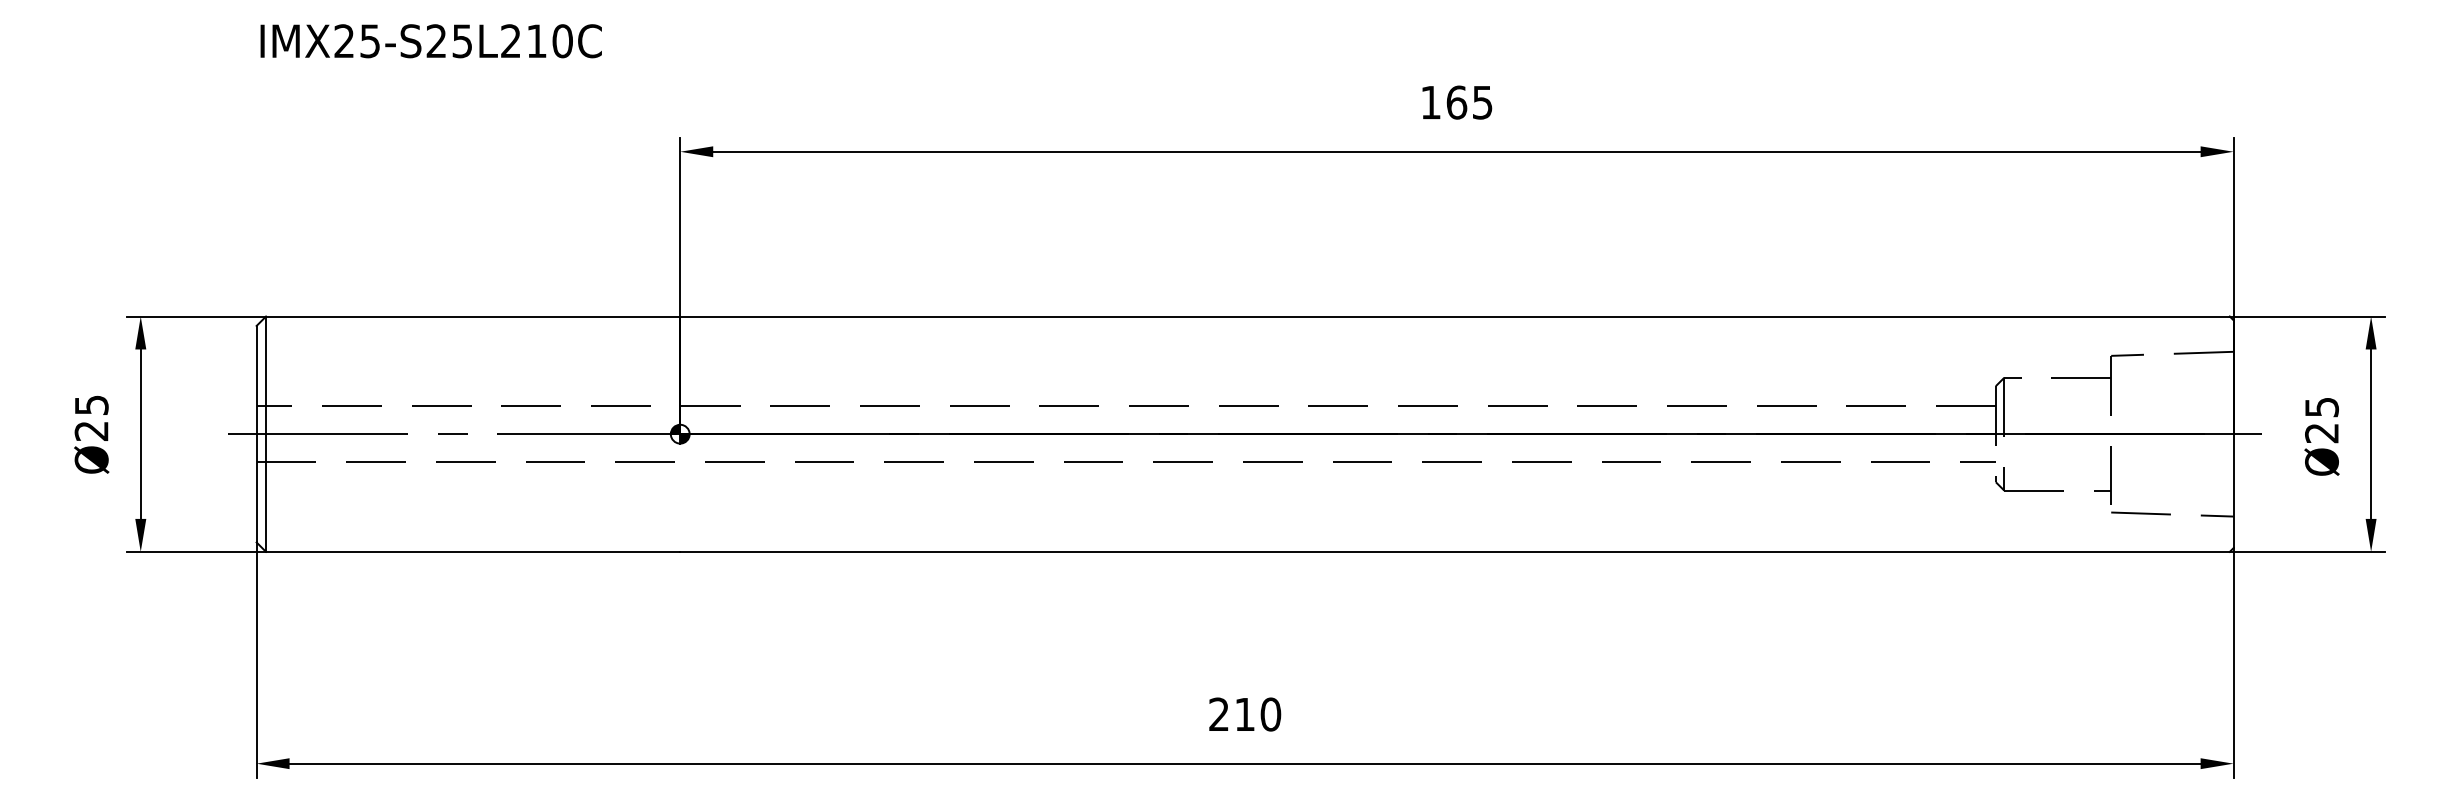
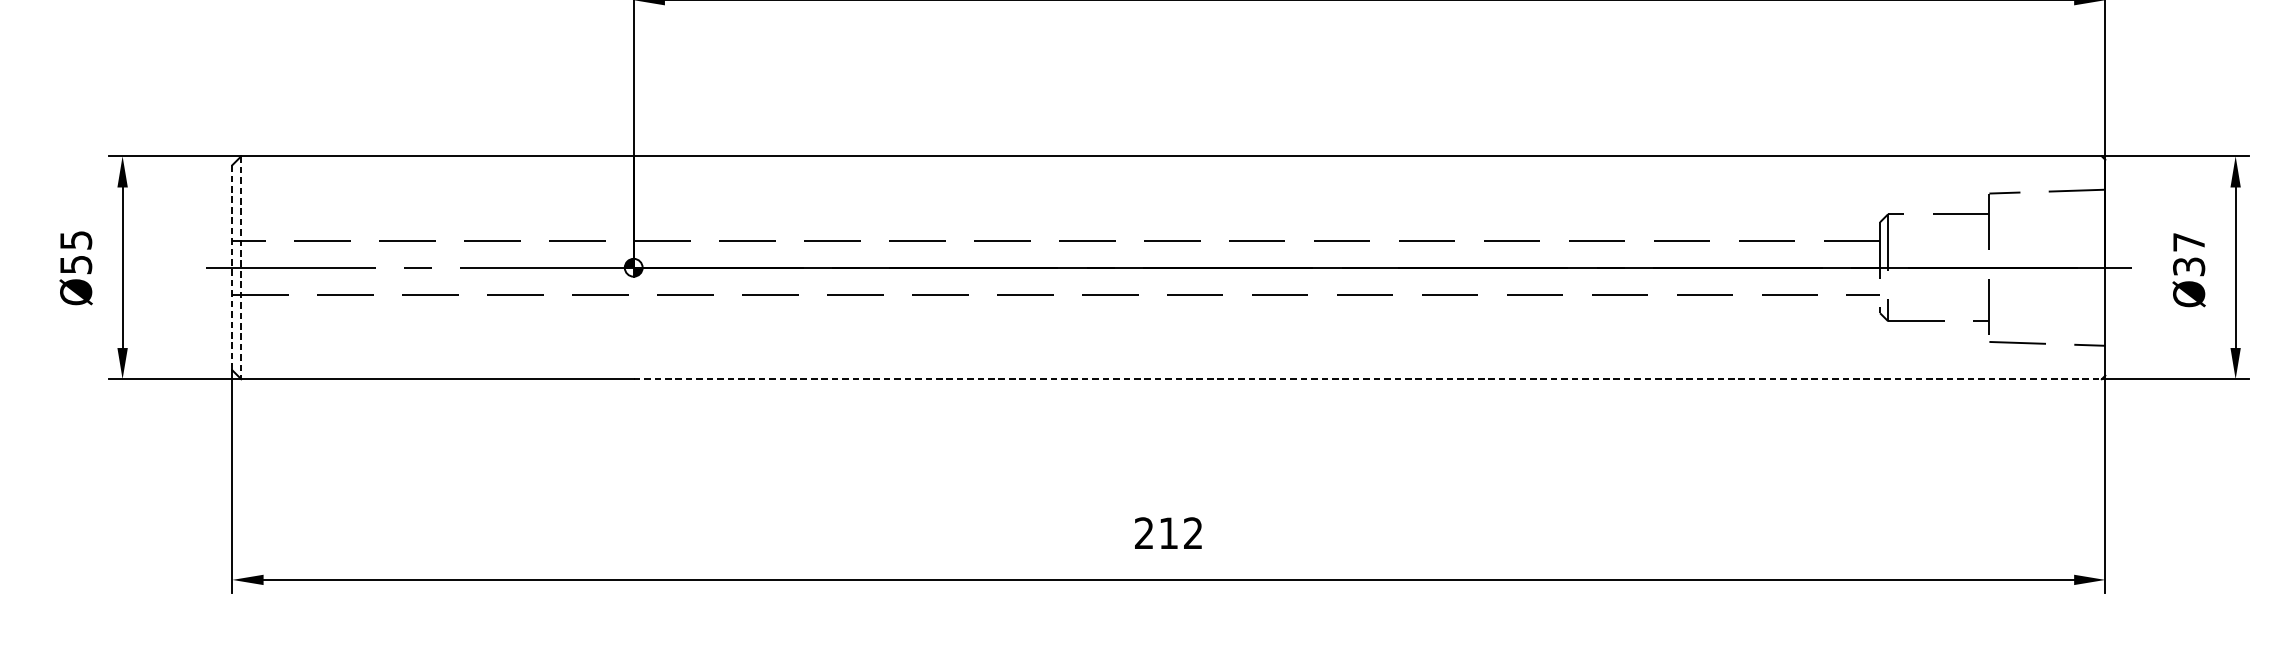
text: (2321, 420) -> (2188, 254), Ø25 -> Ø37
text: (91, 430) -> (75, 264), Ø25 -> Ø55
line: (256, 434) -> (232, 268), solid -> dashed
line: (266, 434) -> (241, 268), solid -> dashed
line: (1455, 551) -> (1368, 378), solid -> dashed
text: (1270, 714) -> (1192, 533), 210 -> 212

